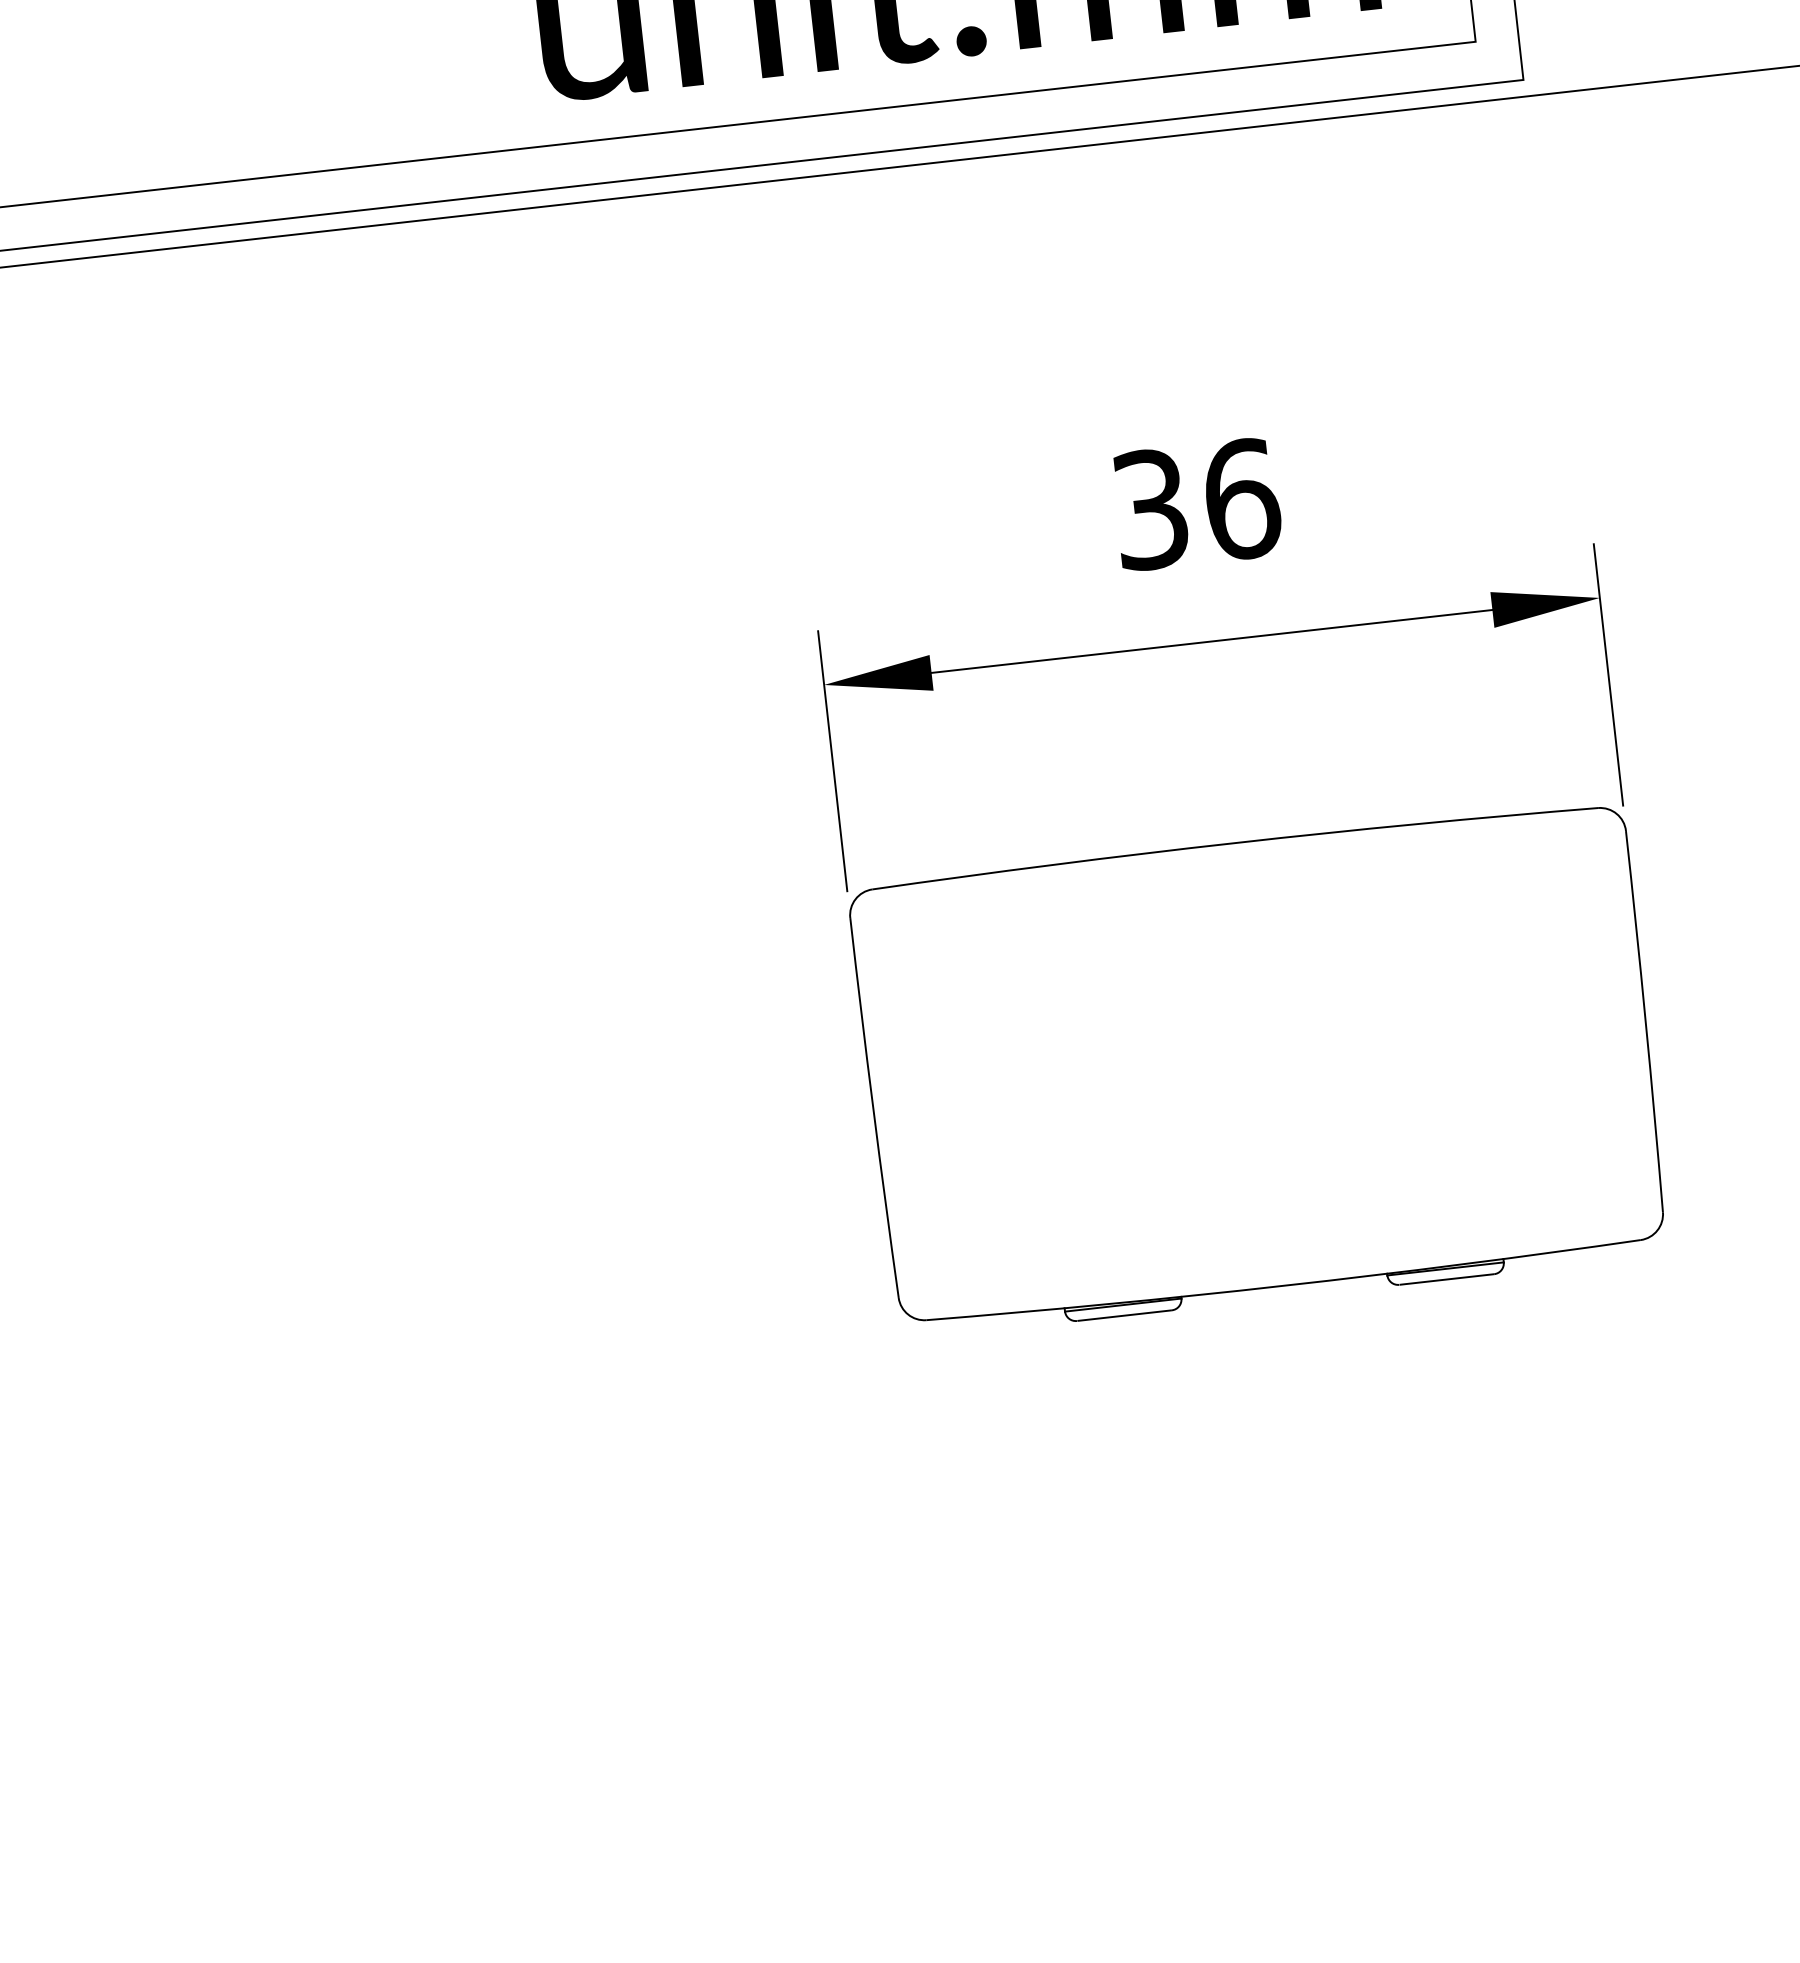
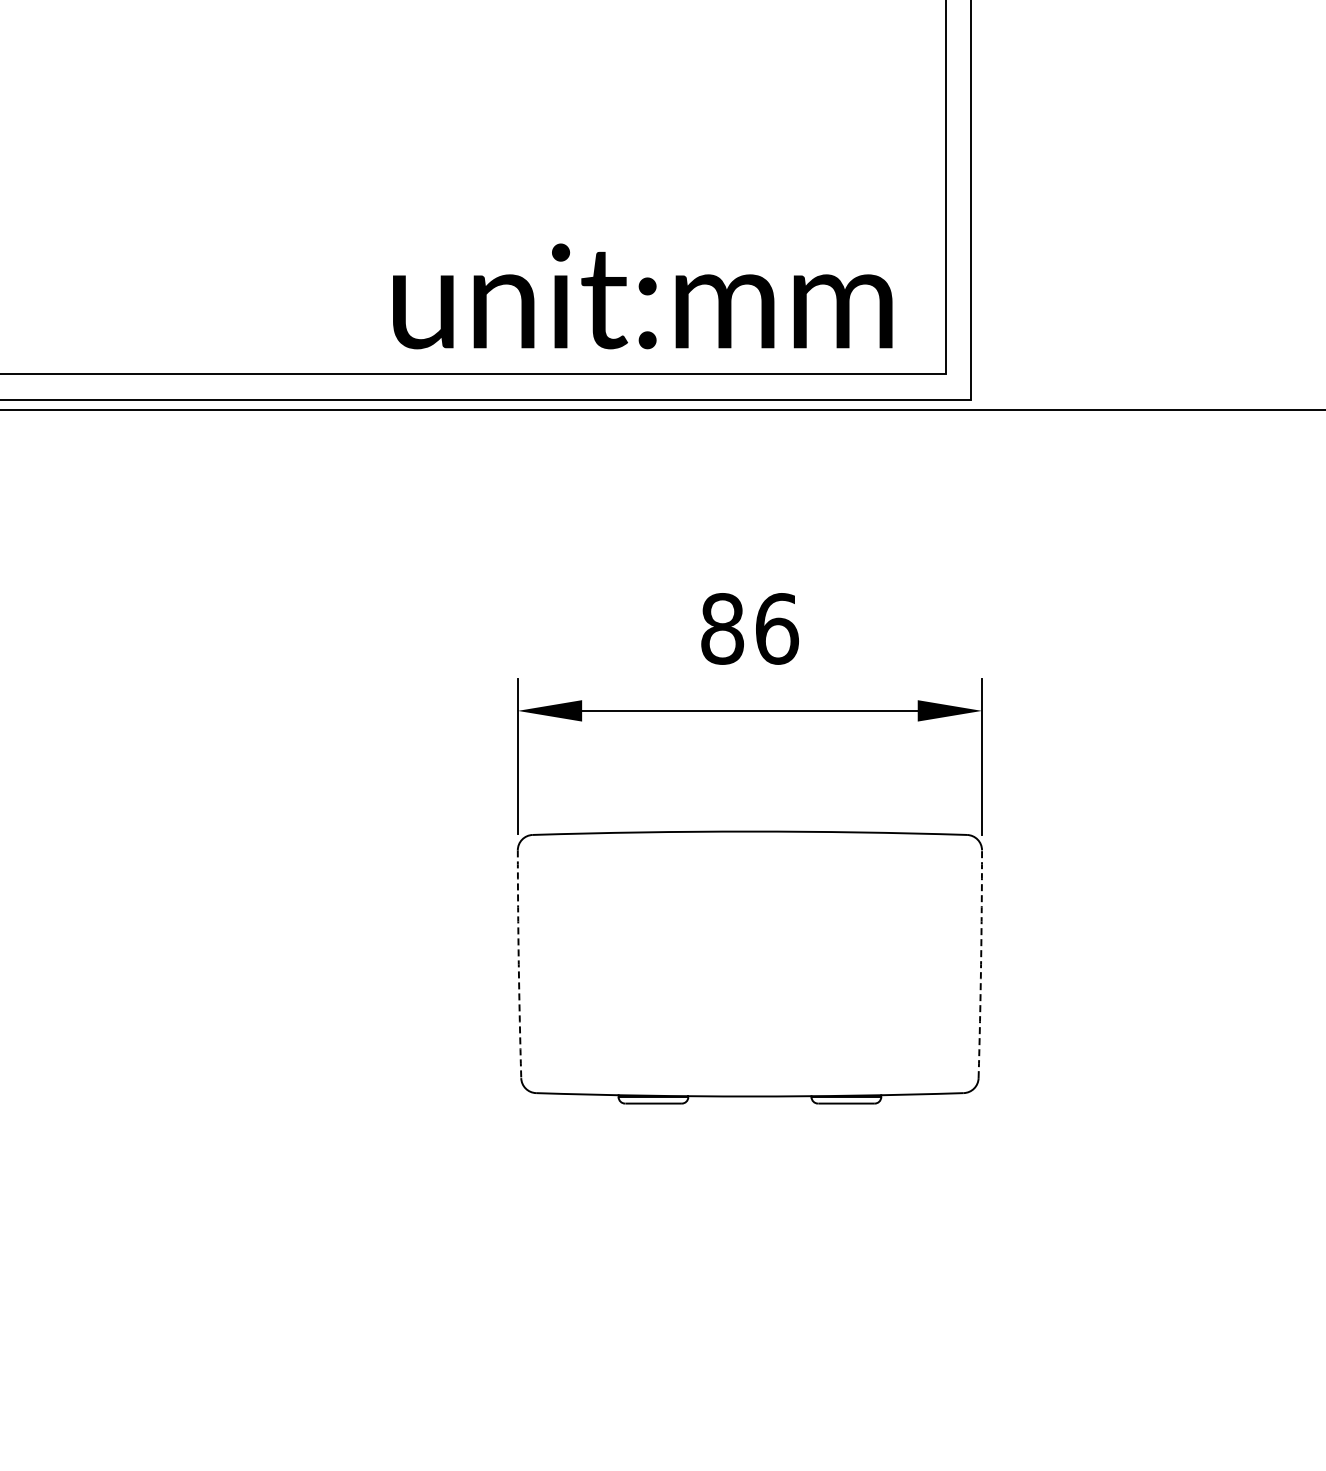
text: (1150, 508) -> (722, 628), 36 -> 86
arc: (1646, 1021) -> (981, 964), solid -> dashed
arc: (872, 1108) -> (518, 964), solid -> dashed

